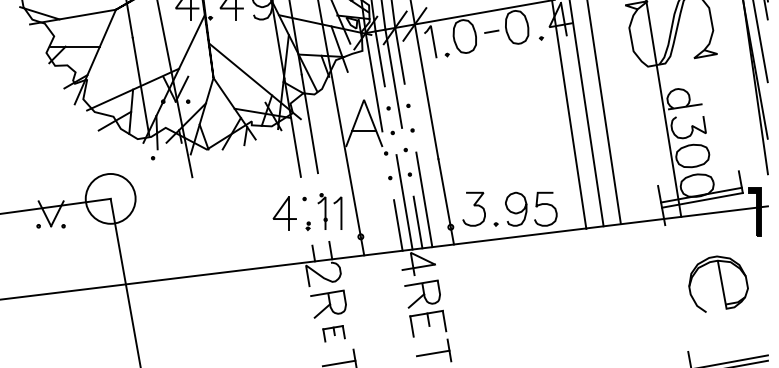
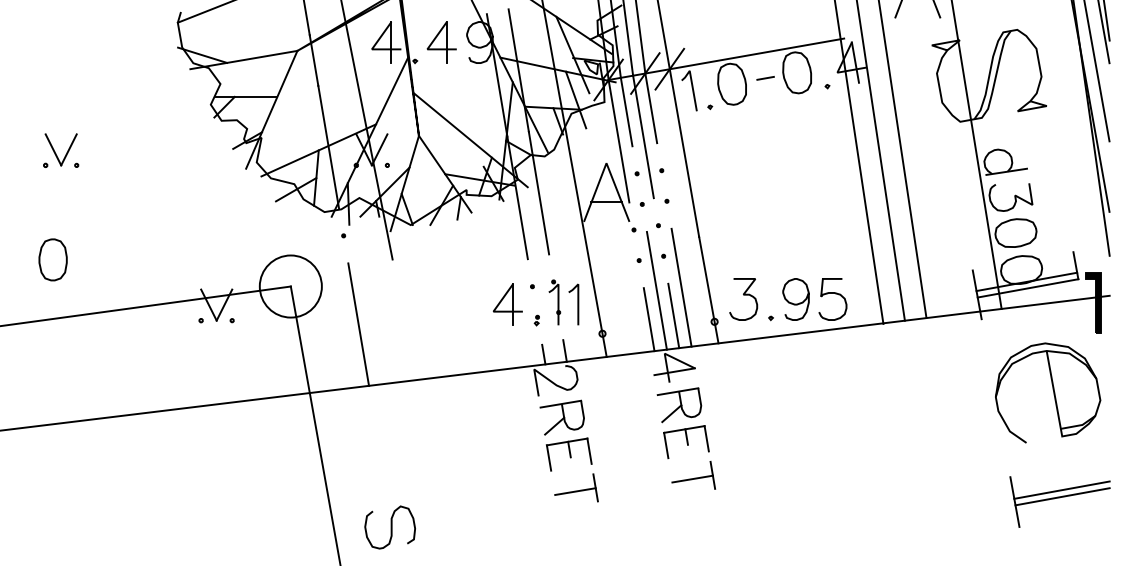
line: (164, 229) -> (358, 324), added
part: (718, 283) -> (1048, 392), size x1.43
part: (333, 333) -> (568, 454), size x1.67

